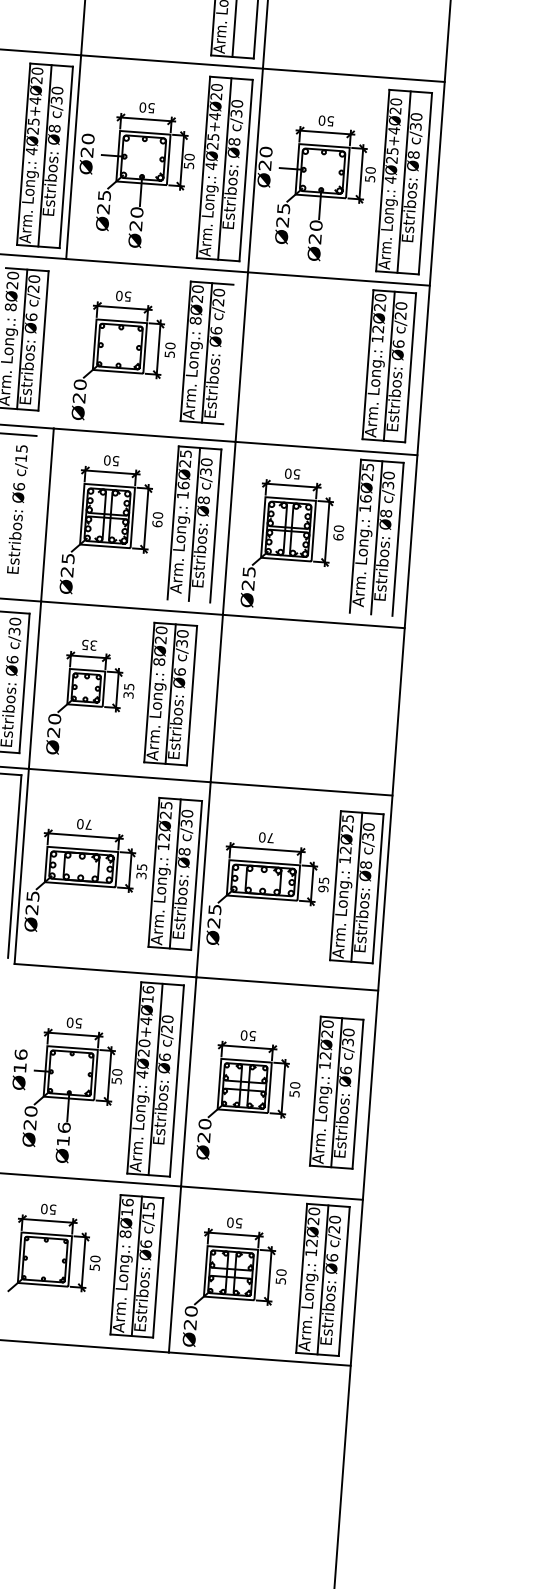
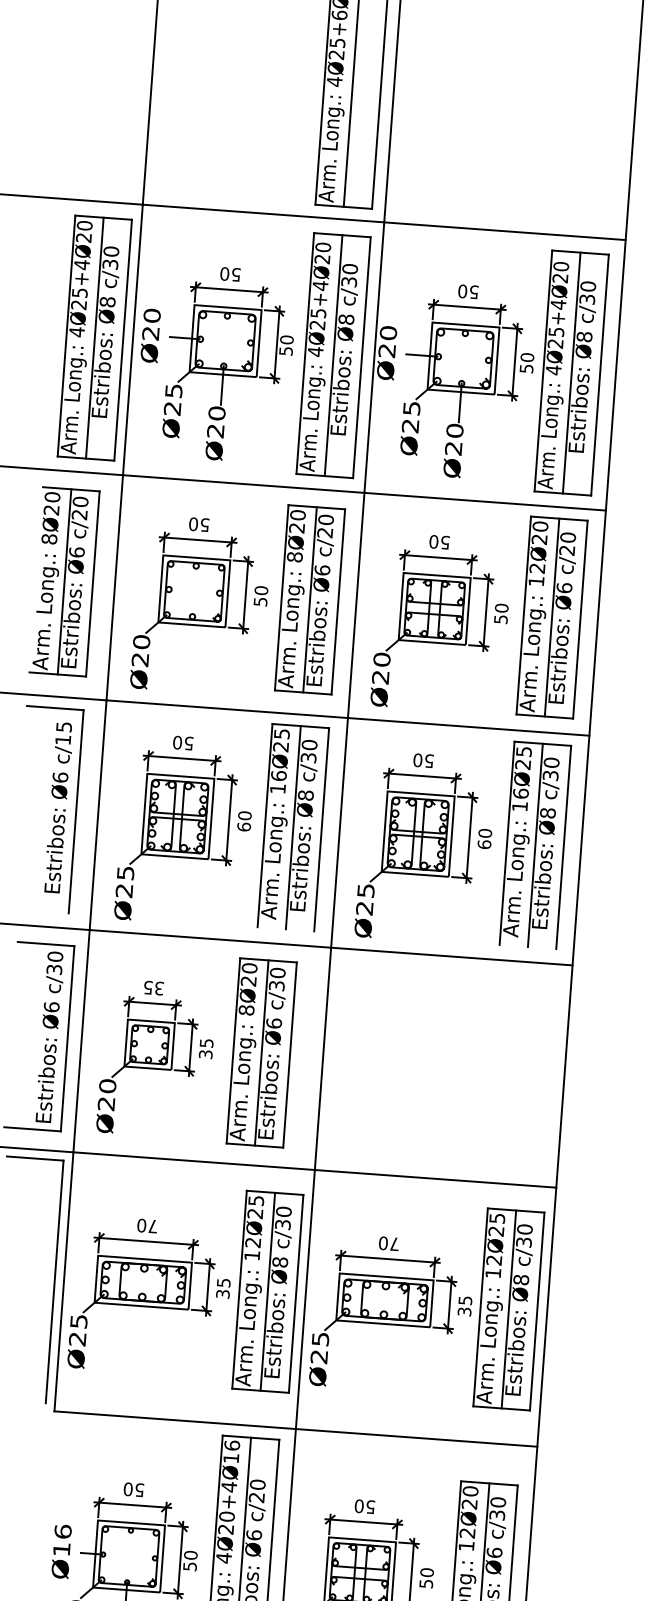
line: (59, 343) -> (114, 587), added
line: (228, 354) -> (338, 601), added
part: (304, 368) -> (439, 620), added
line: (30, 512) -> (75, 811), added
text: (323, 888) -> (464, 1311), 95 -> 35

